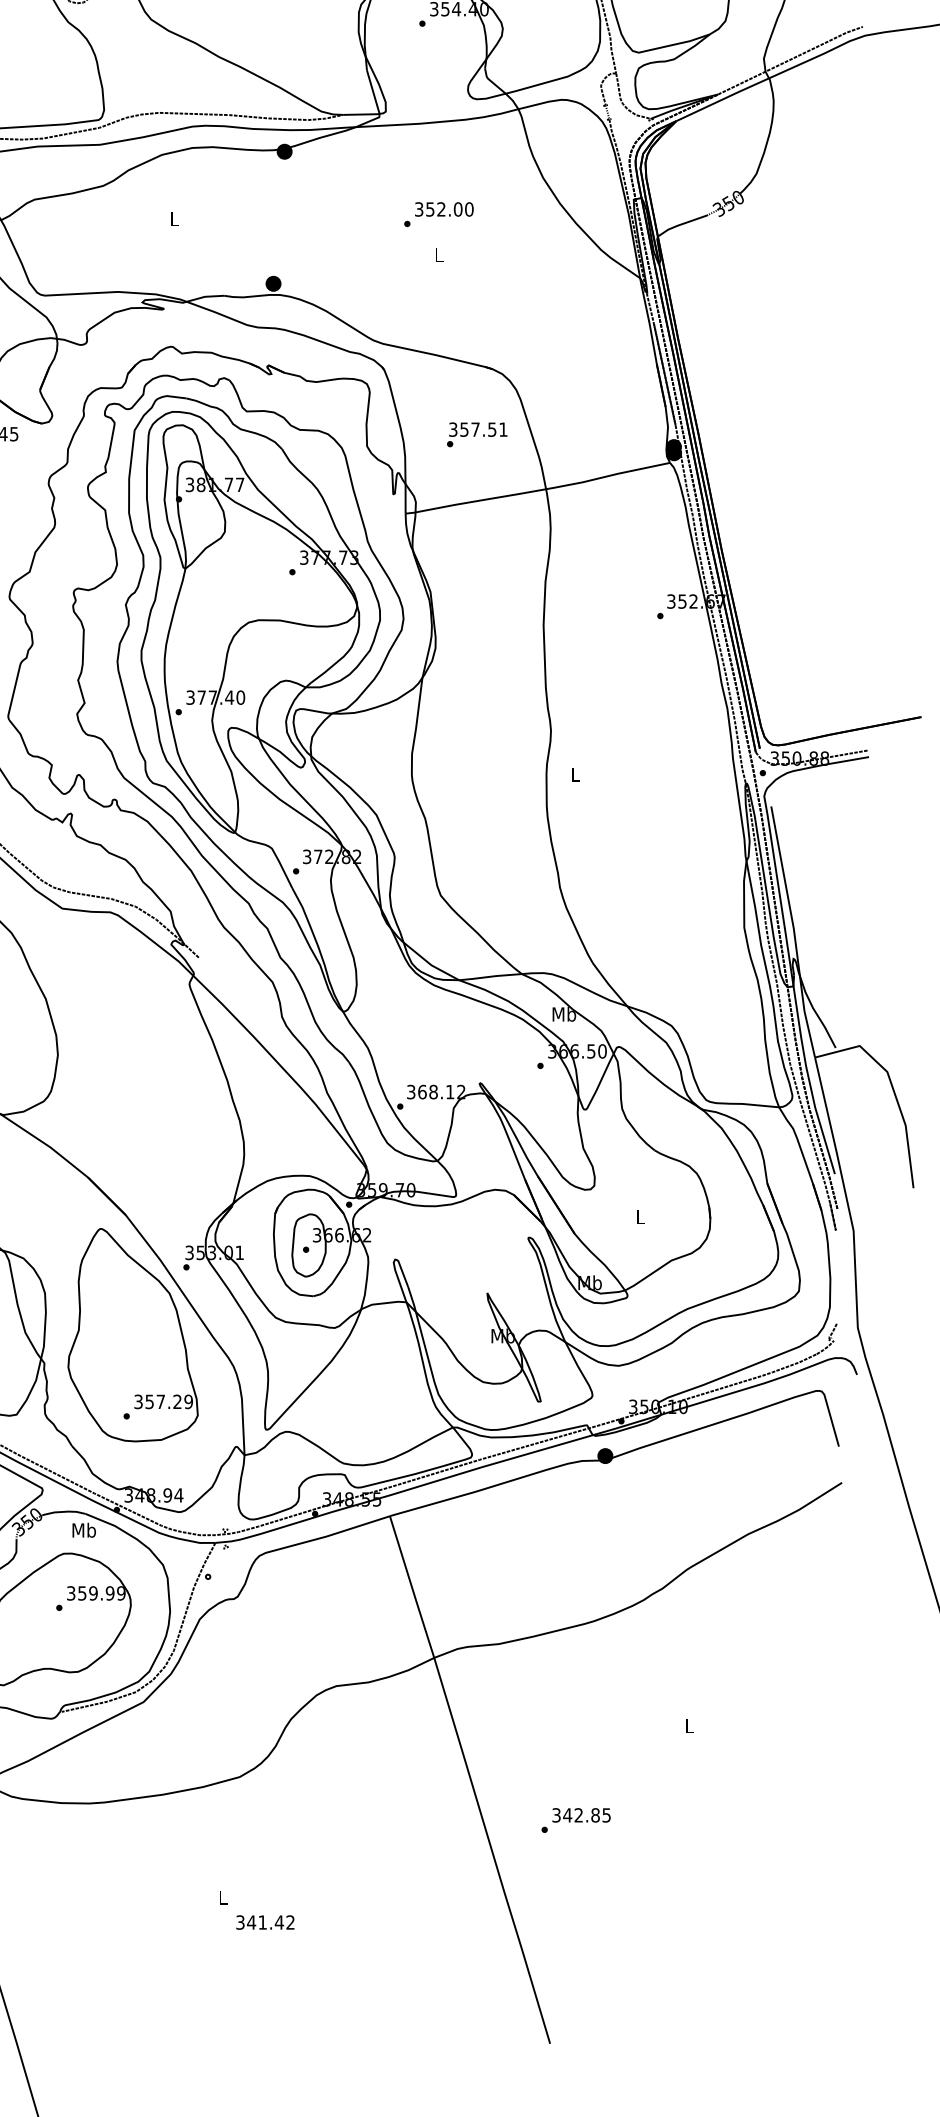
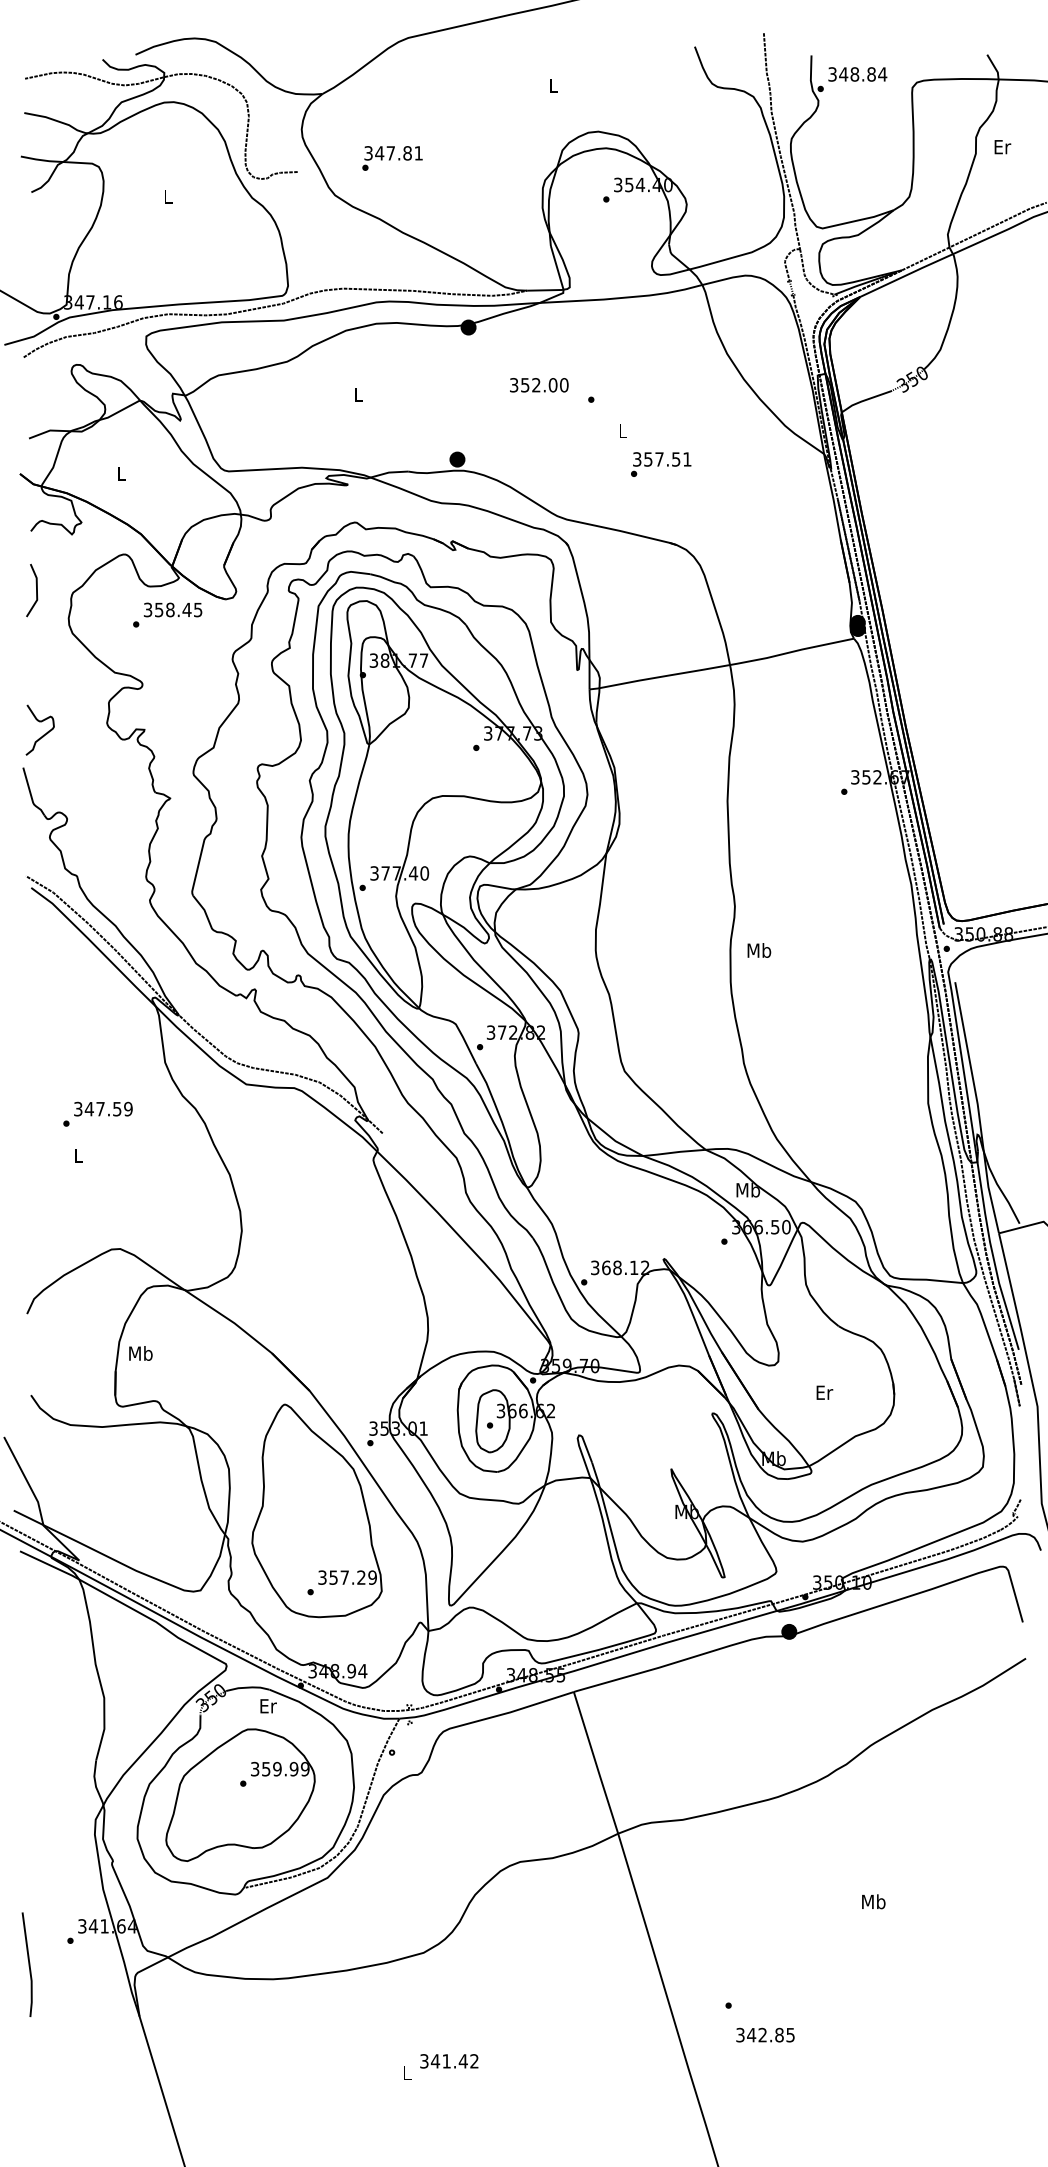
text: (444, 209) -> (539, 385), moved
text: (477, 434) -> (661, 464), moved
text: (575, 774) -> (759, 950), L -> Mb
text: (640, 1216) -> (824, 1392), L -> Er
text: (83, 1529) -> (267, 1705), Mb -> Er
text: (689, 1725) -> (873, 1901), L -> Mb
text: (581, 1814) -> (765, 2034), moved
text: (265, 1922) -> (449, 2061), moved

